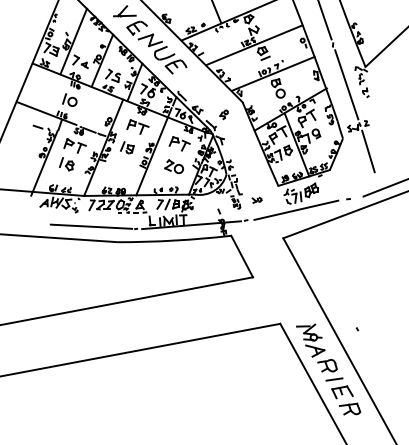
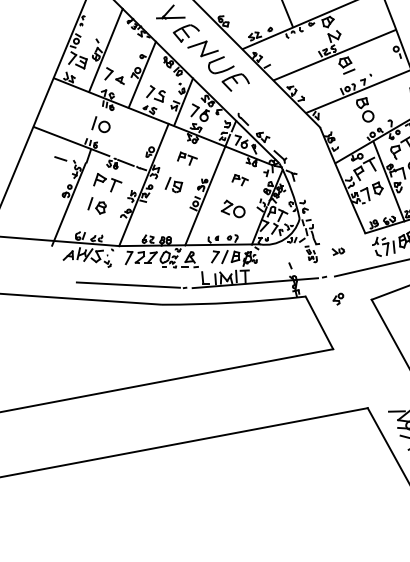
part: (223, 114) -> (337, 298), moved
part: (137, 126) -> (186, 158), size x0.7
part: (179, 143) -> (240, 179), size x0.6

